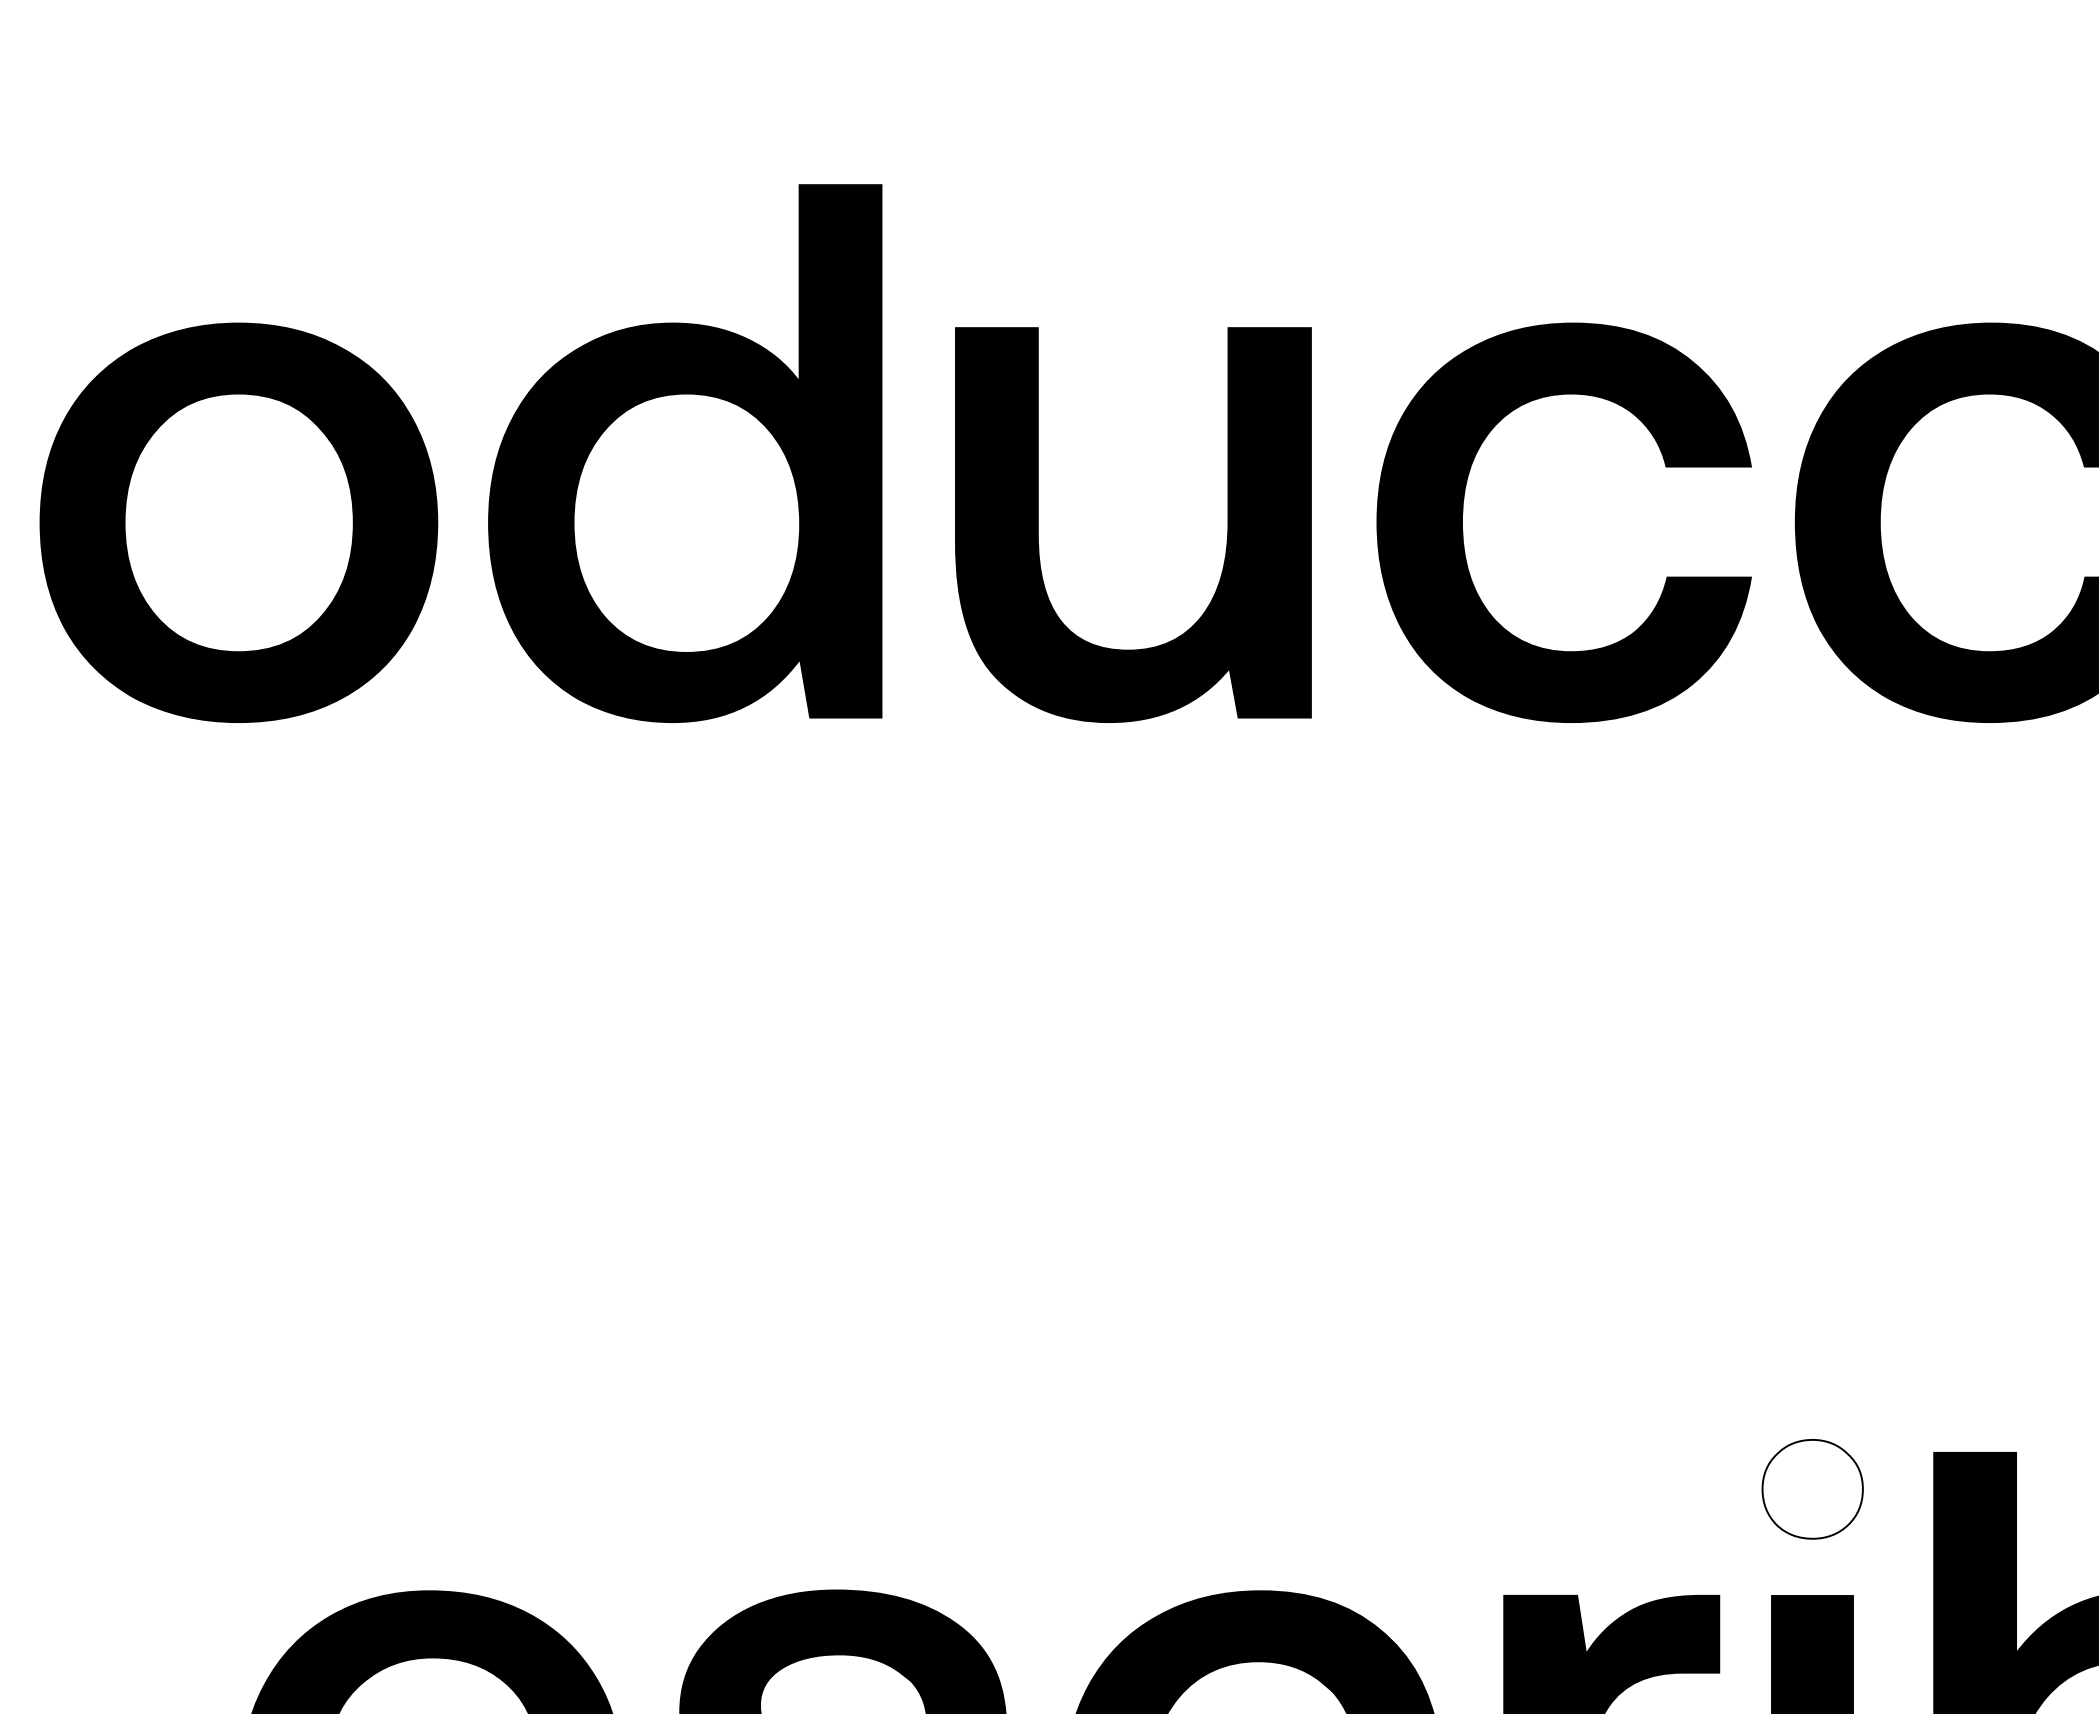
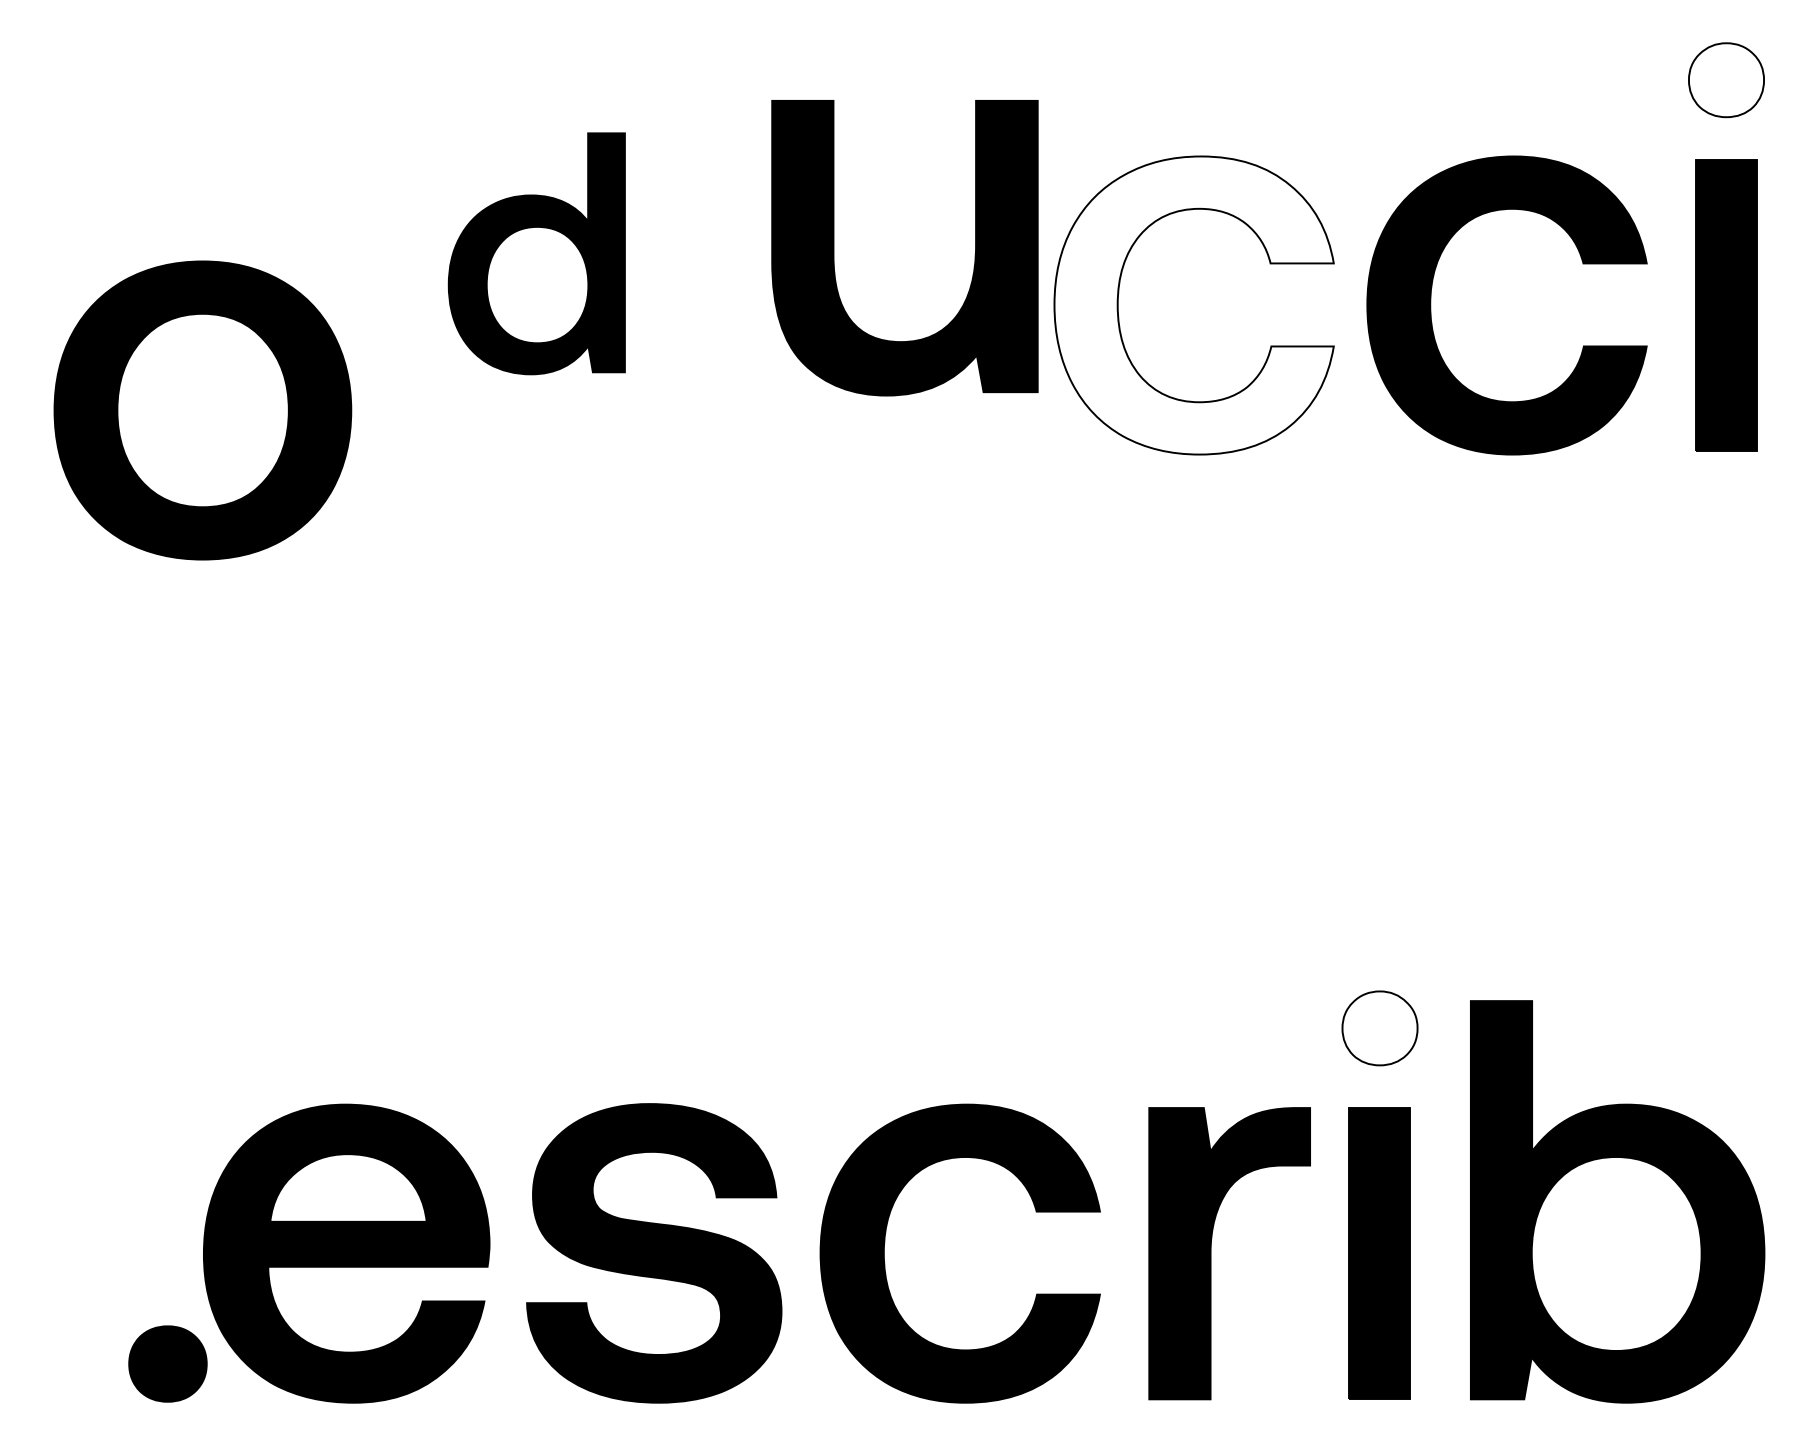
part: (684, 453) -> (536, 253), size x0.6
part: (238, 522) -> (202, 410), moved
fill: (1563, 522) -> (1193, 305), removed
part: (1039, 525) -> (834, 248), moved

